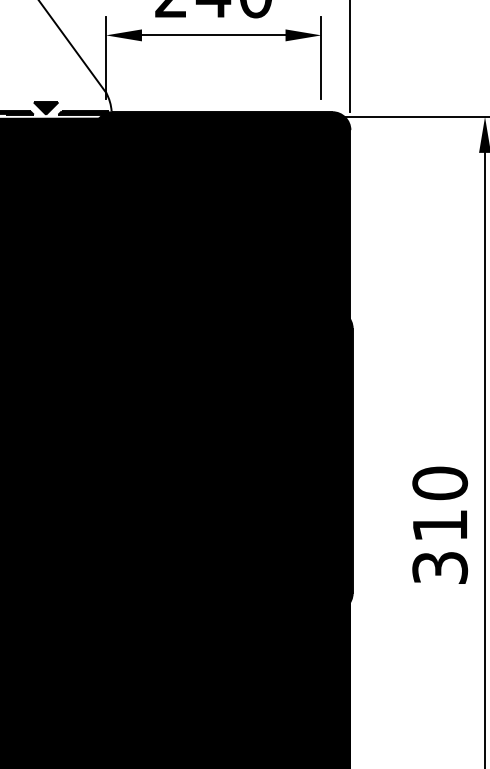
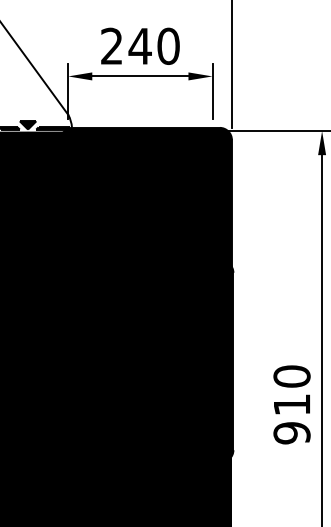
text: (439, 568) -> (291, 433), 310 -> 910

